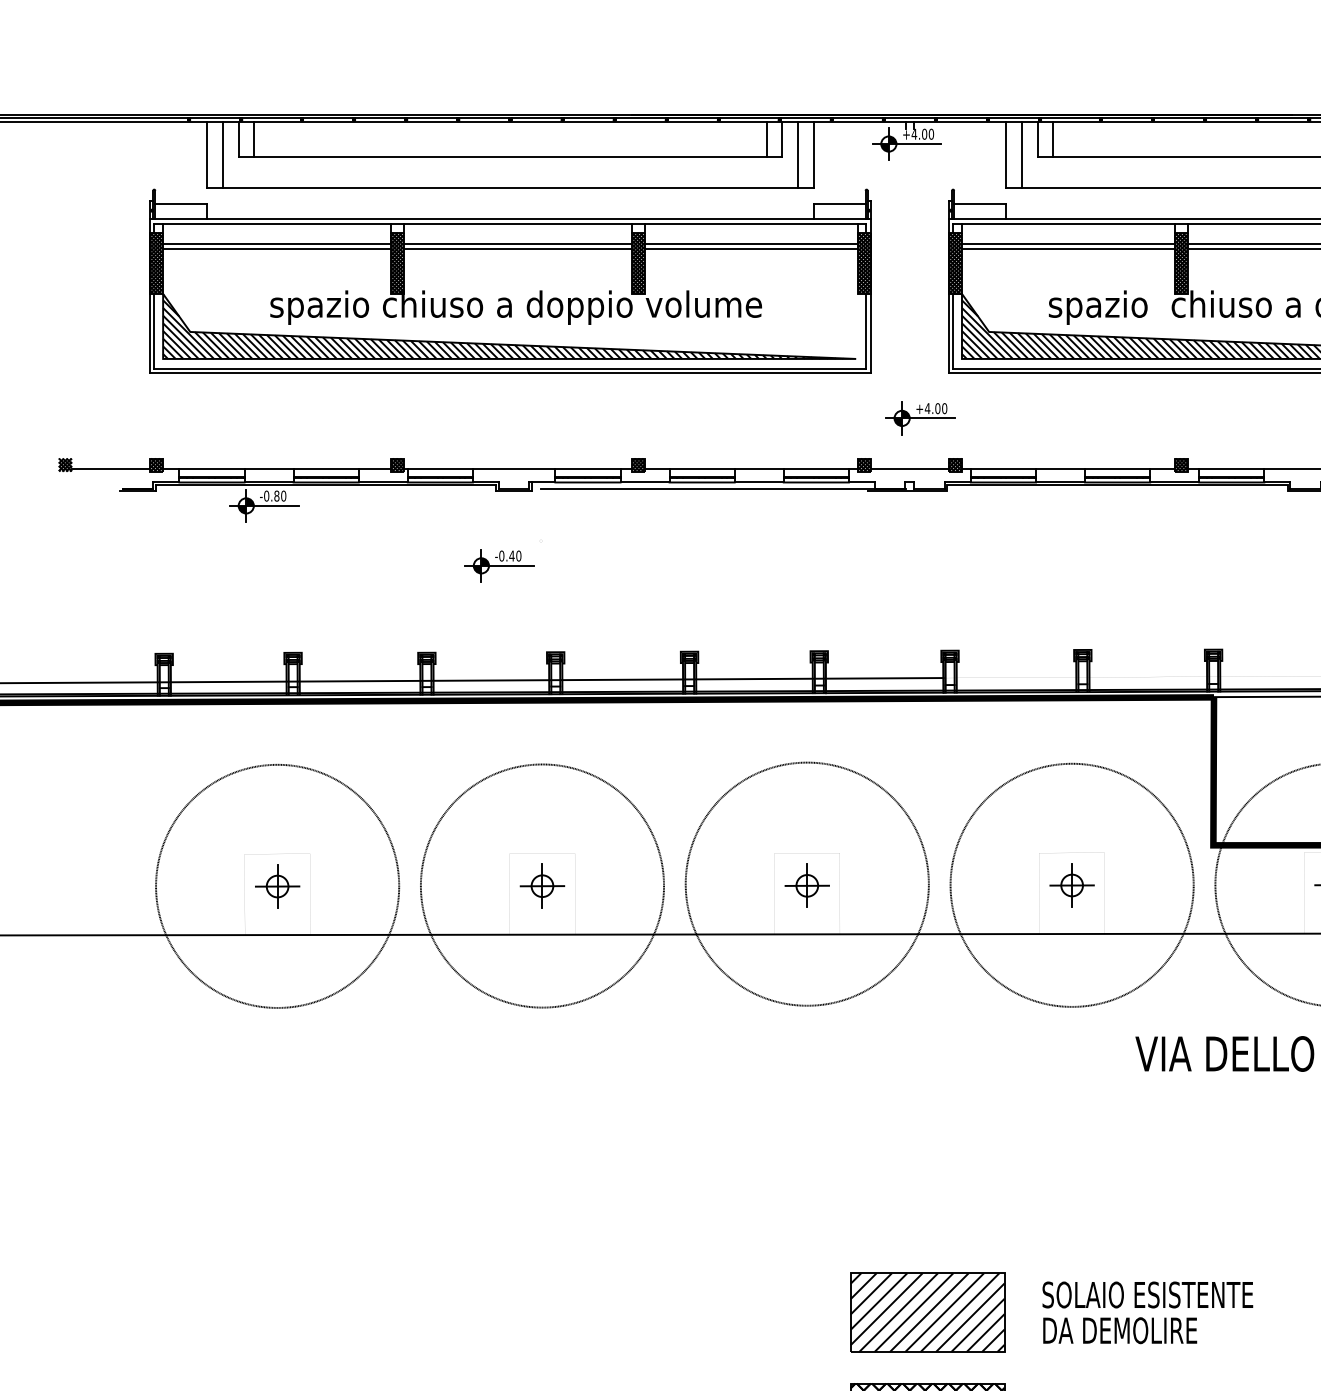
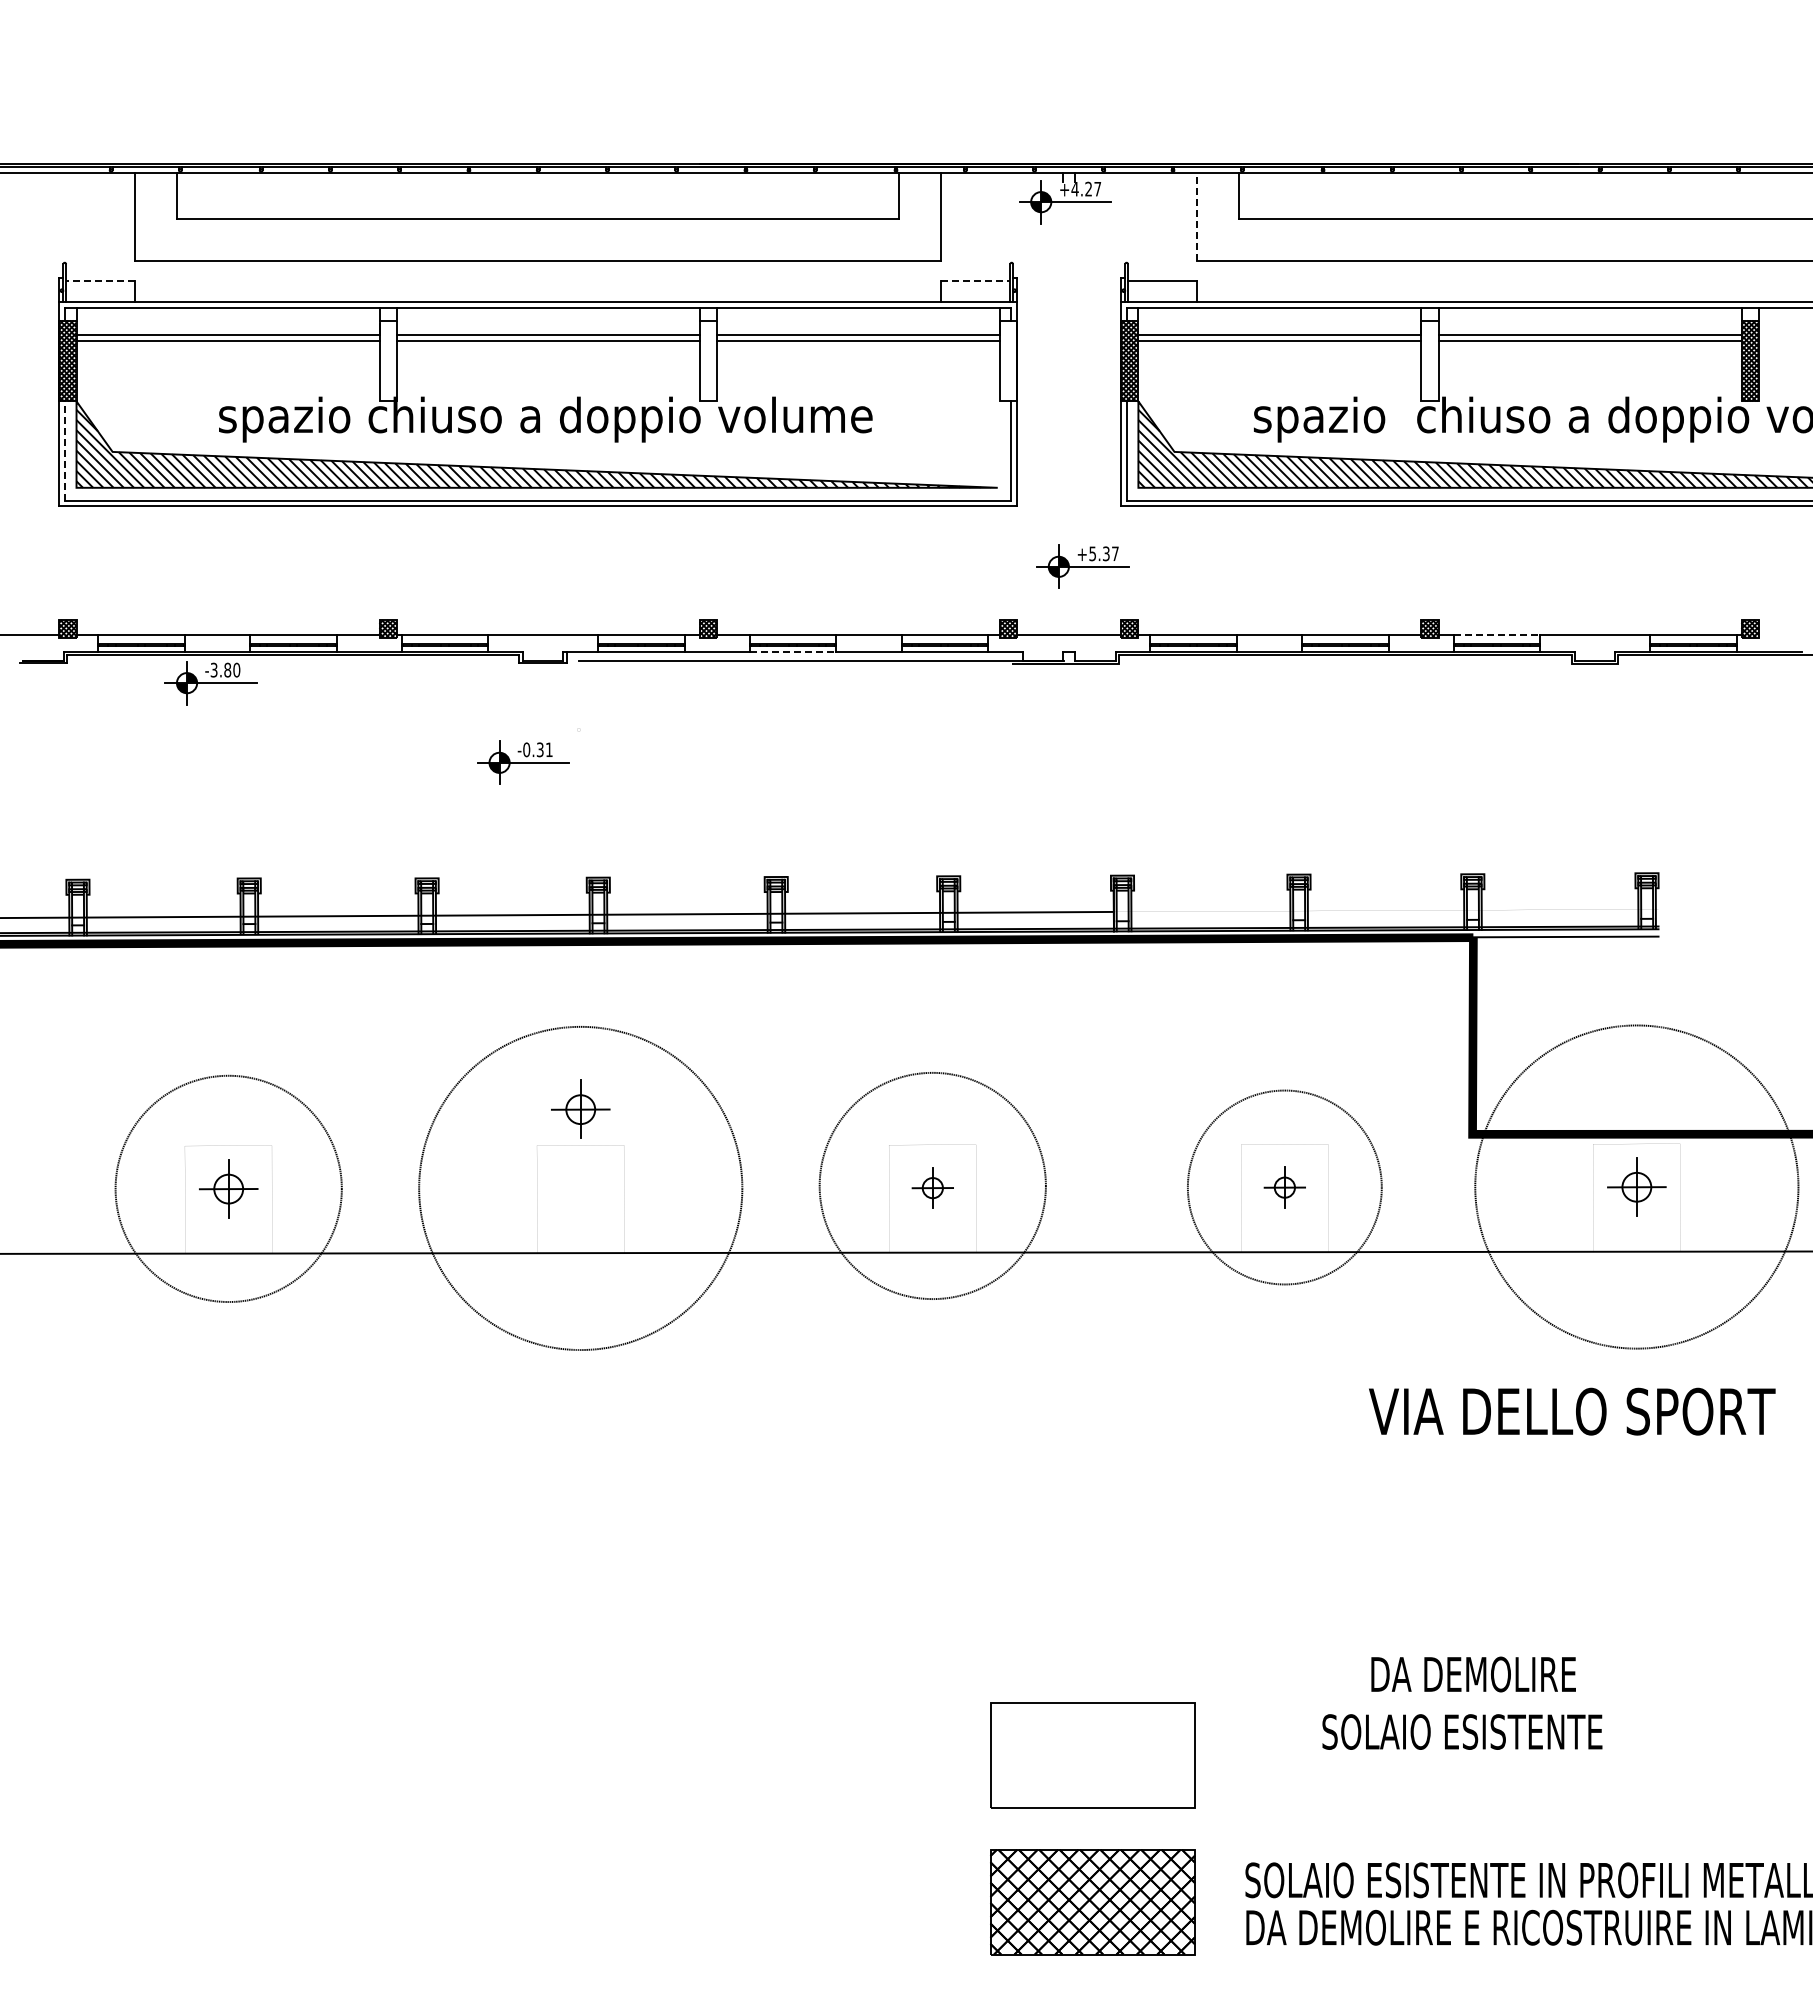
text: (928, 133) -> (1093, 188), +4.00 -> +4.27
line: (254, 139) -> (197, 195), removed
line: (766, 139) -> (878, 195), removed
line: (1053, 139) -> (1259, 195), removed
line: (223, 154) -> (156, 216), removed
line: (798, 154) -> (920, 216), removed
line: (1006, 154) -> (1197, 216), solid -> dashed
line: (1022, 154) -> (1218, 216), removed
line: (181, 203) -> (100, 281), solid -> dashed
line: (839, 203) -> (975, 281), solid -> dashed
hatch: (397, 263) -> (387, 360), removed
hatch: (638, 263) -> (708, 360), removed
hatch: (864, 263) -> (1008, 360), removed
hatch: (1180, 263) -> (1429, 360), removed
line: (154, 331) -> (64, 451), solid -> dashed
text: (935, 408) -> (1103, 553), +4.00 -> +5.37
line: (1232, 469) -> (1497, 634), solid -> dashed
line: (702, 482) -> (793, 651), solid -> dashed
text: (266, 495) -> (213, 669), -0.80 -> -3.80
text: (515, 555) -> (544, 749), -0.40 -> -0.31
circle: (807, 883) -> (932, 1185), size x0.7
part: (542, 885) -> (580, 1108), moved
part: (807, 885) -> (932, 1187), size x0.7
circle: (1071, 885) -> (1284, 1187), size x0.6
part: (1071, 885) -> (1284, 1187), size x0.7
circle: (277, 886) -> (228, 1188), size x0.7
text: (1147, 1294) -> (1462, 1731), moved
hatch: (927, 1312) -> (1092, 1755), removed
text: (1120, 1330) -> (1473, 1674), moved

